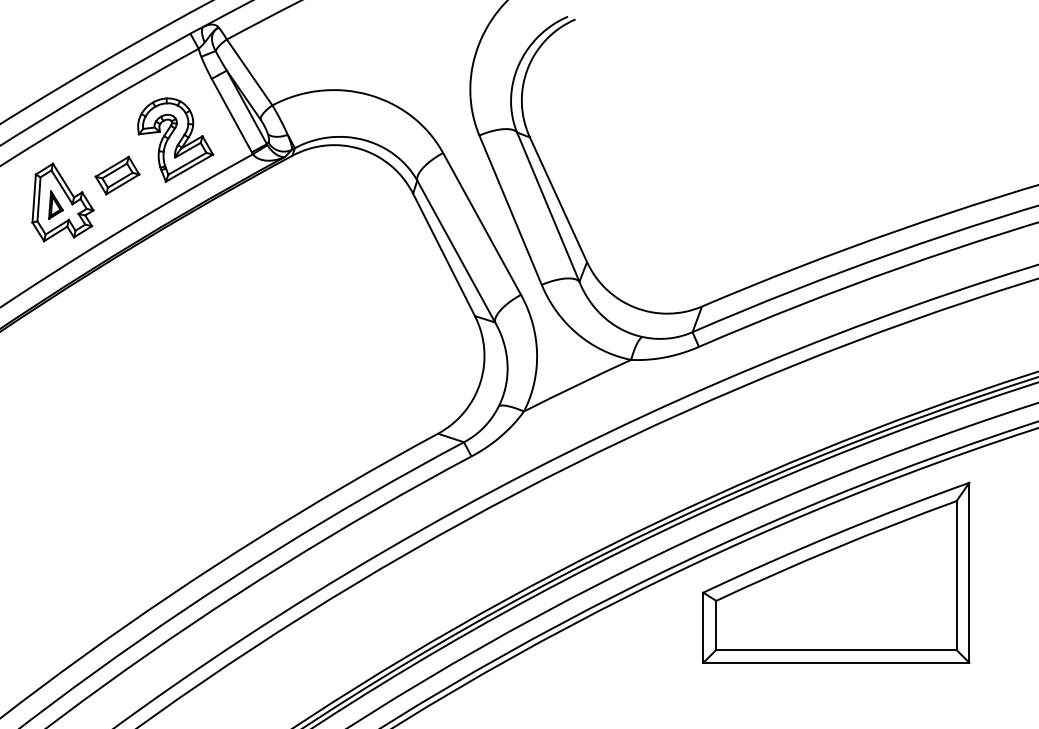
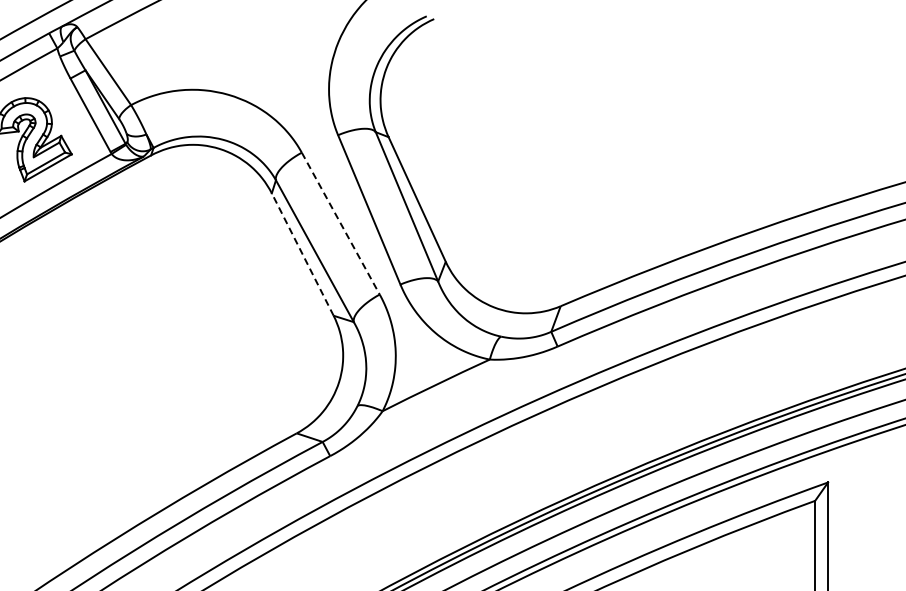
line: (482, 223) -> (341, 223), solid -> dashed
line: (444, 254) -> (303, 254), solid -> dashed

